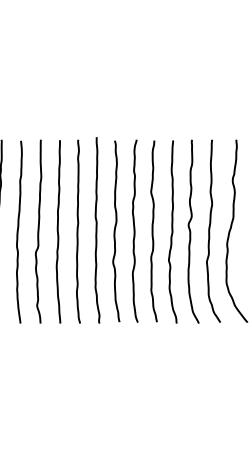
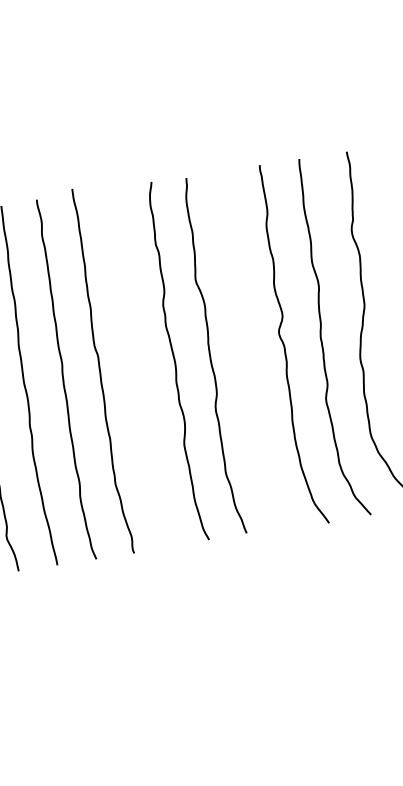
curve: (115, 231) -> (137, 368), removed
curve: (172, 231) -> (249, 350), removed

